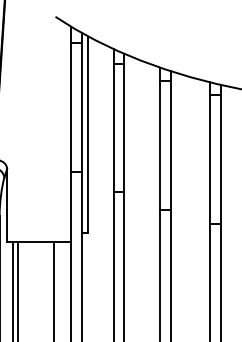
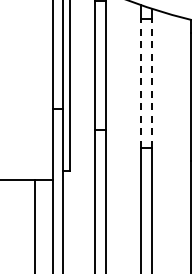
line: (160, 144) -> (141, 82), solid -> dashed
line: (170, 144) -> (151, 82), solid -> dashed

